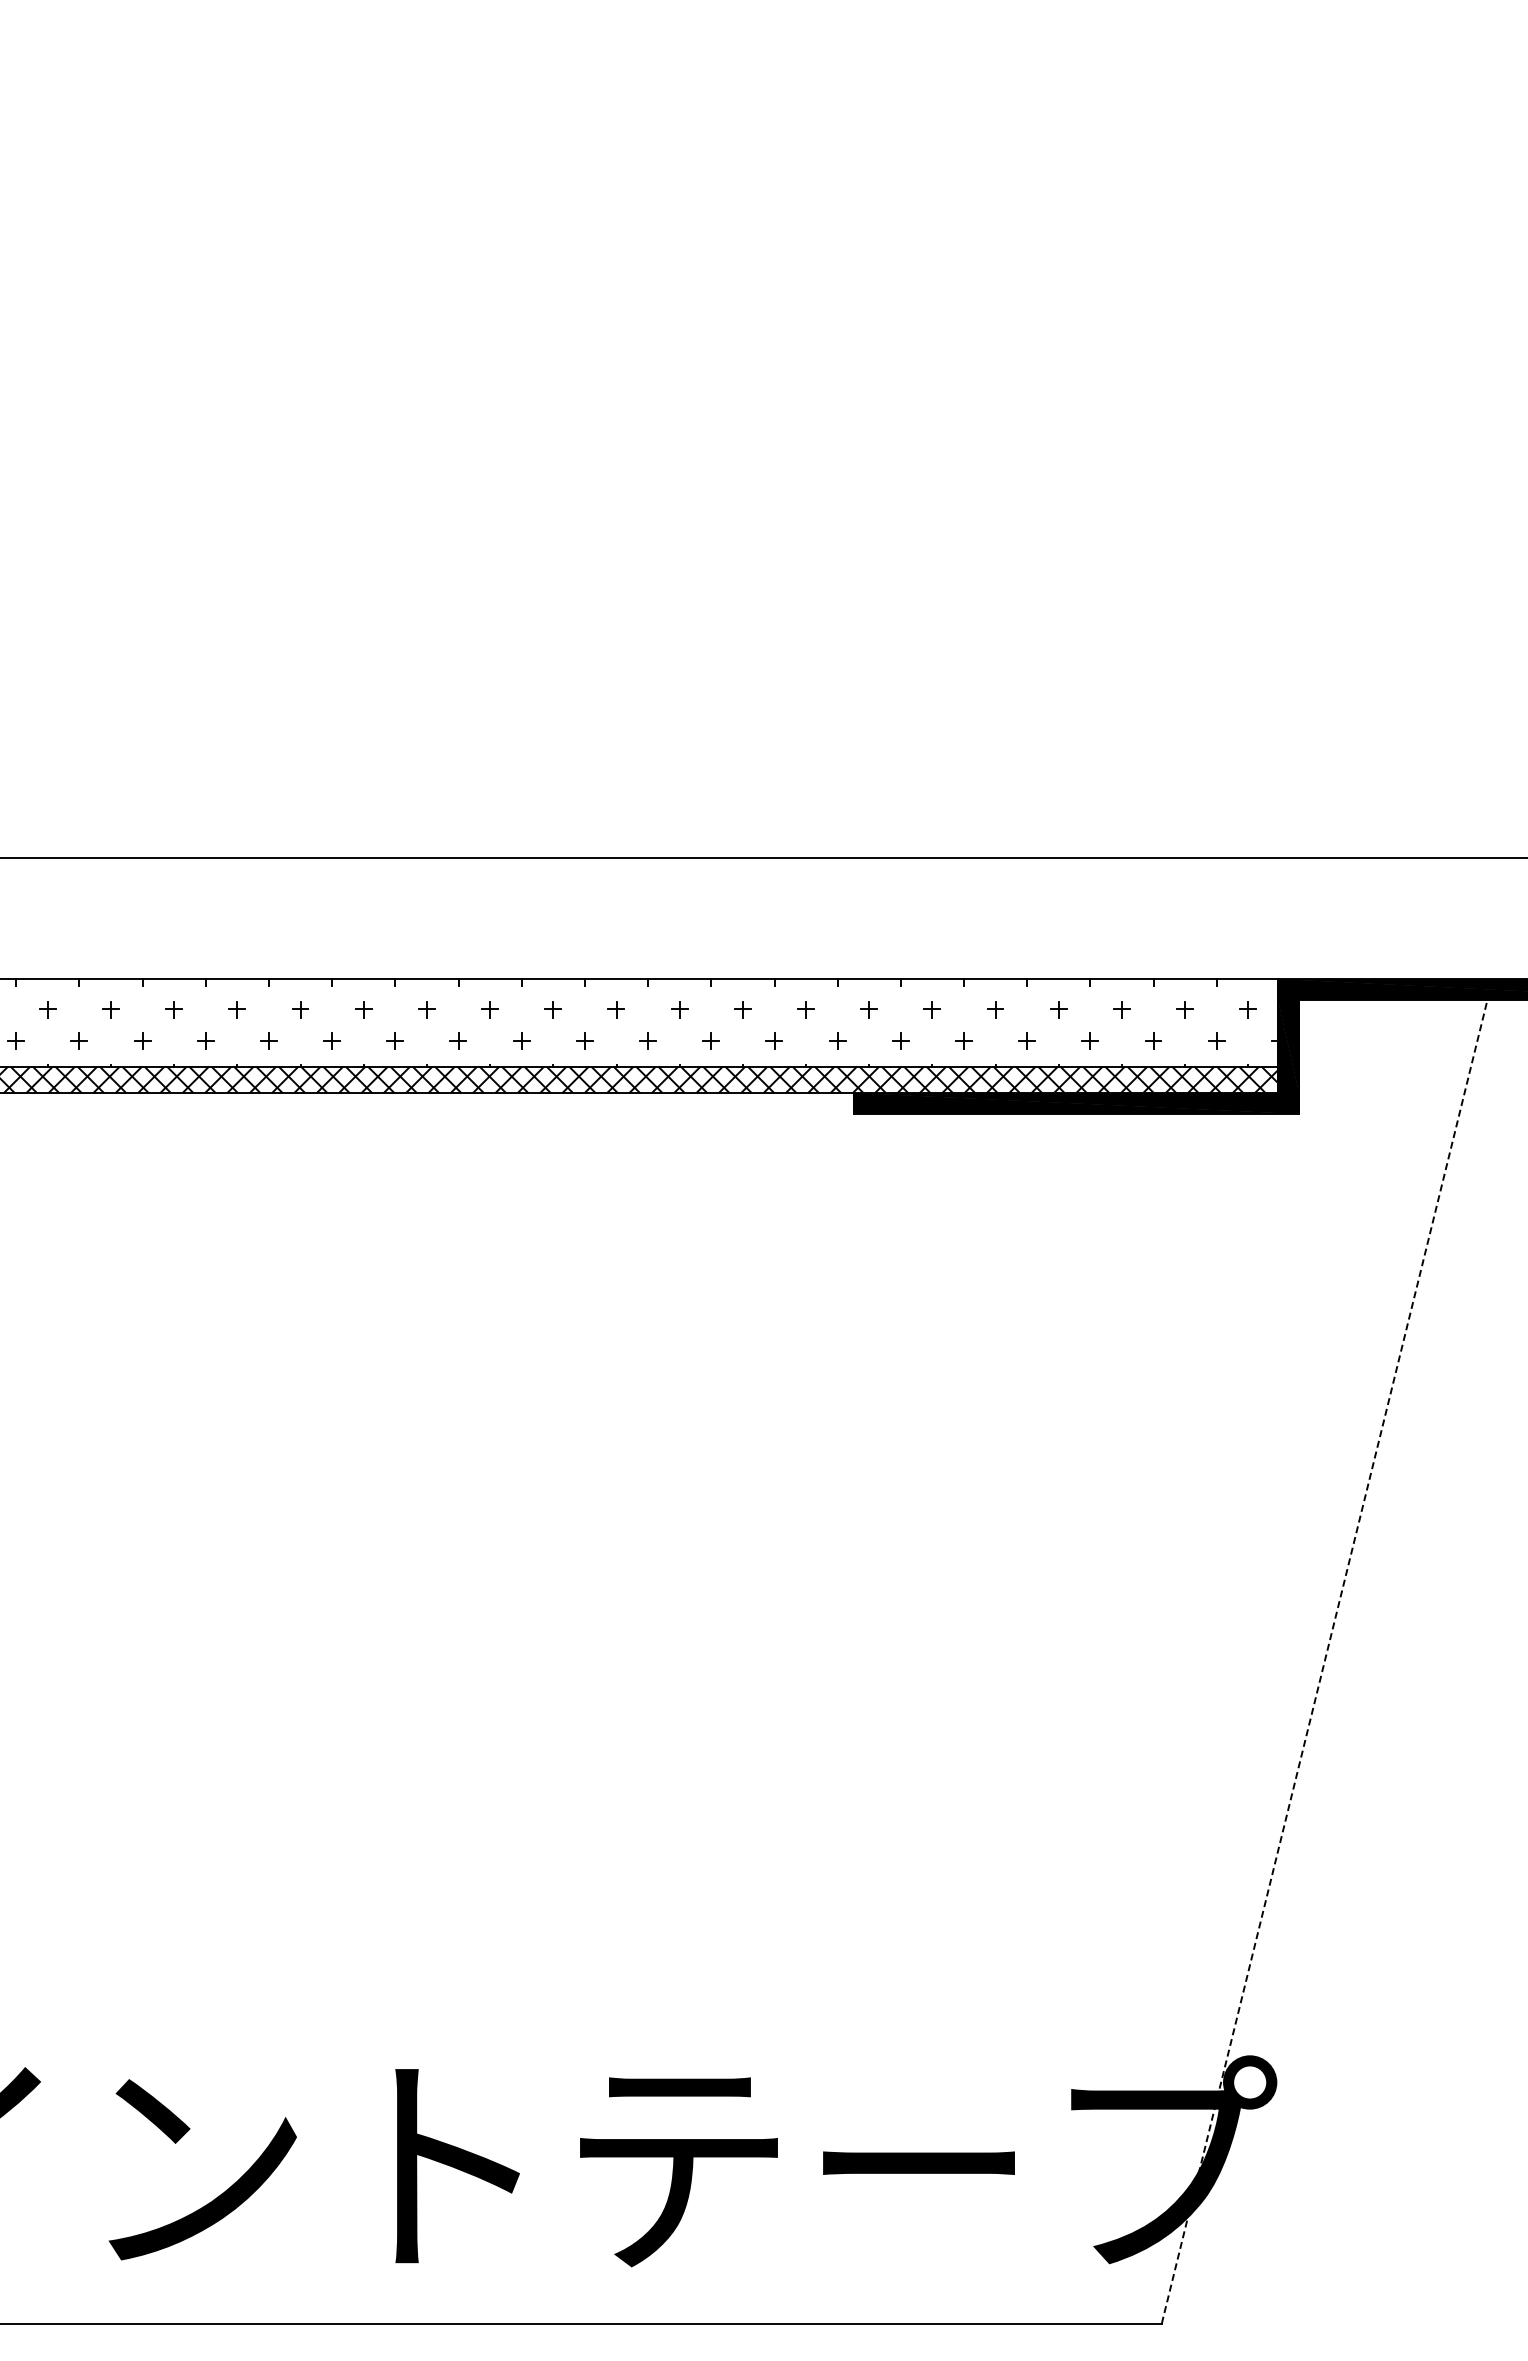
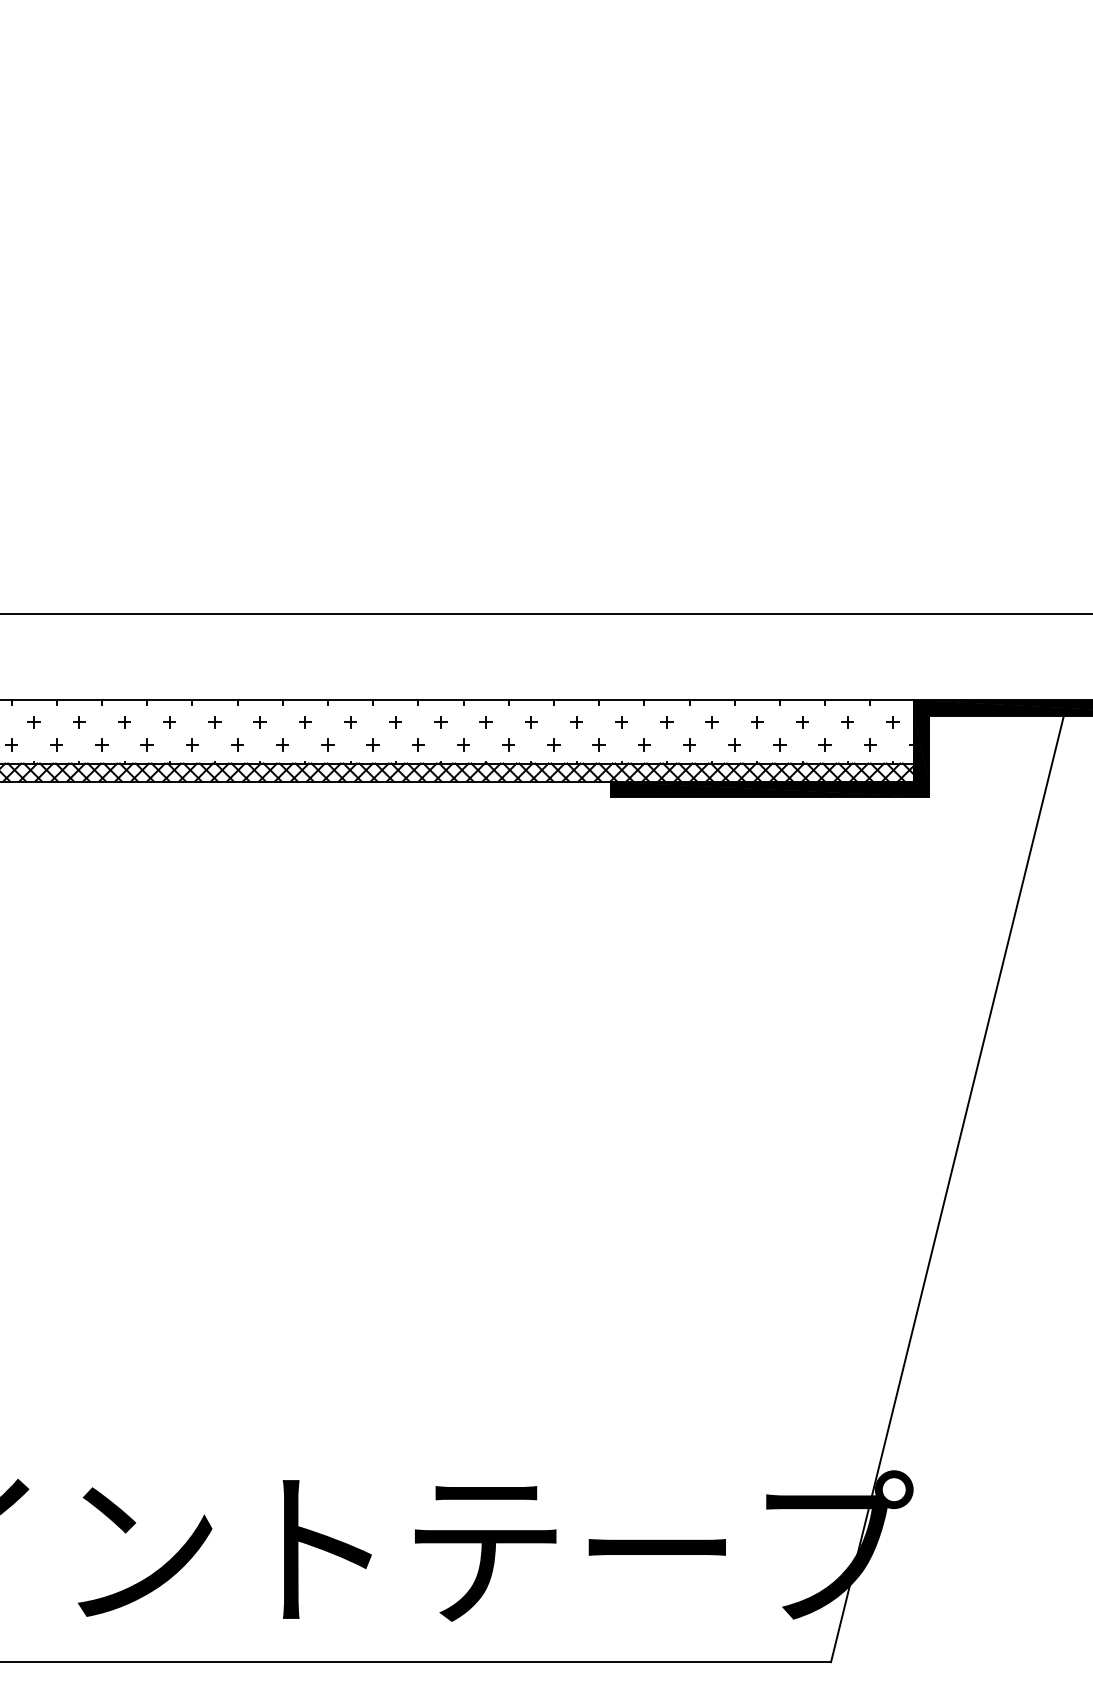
line: (1326, 1655) -> (948, 1184), dashed -> solid

